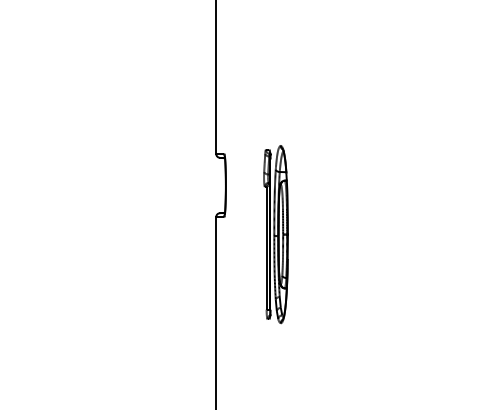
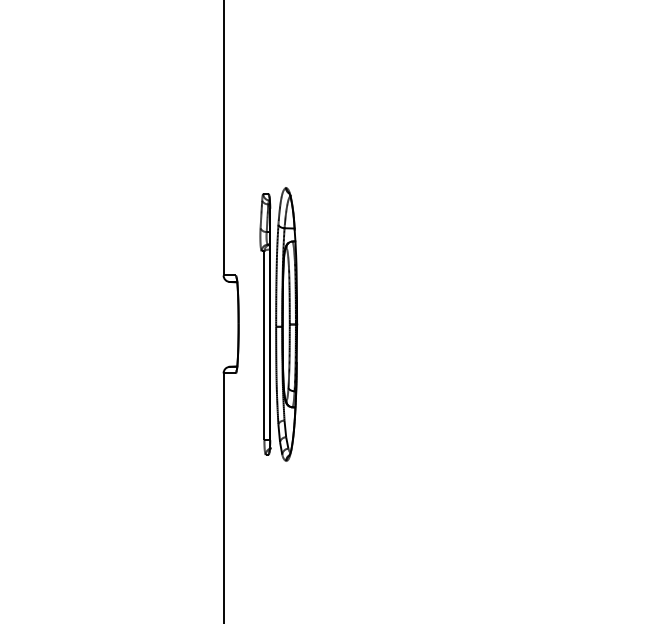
part: (275, 234) -> (277, 324), moved

